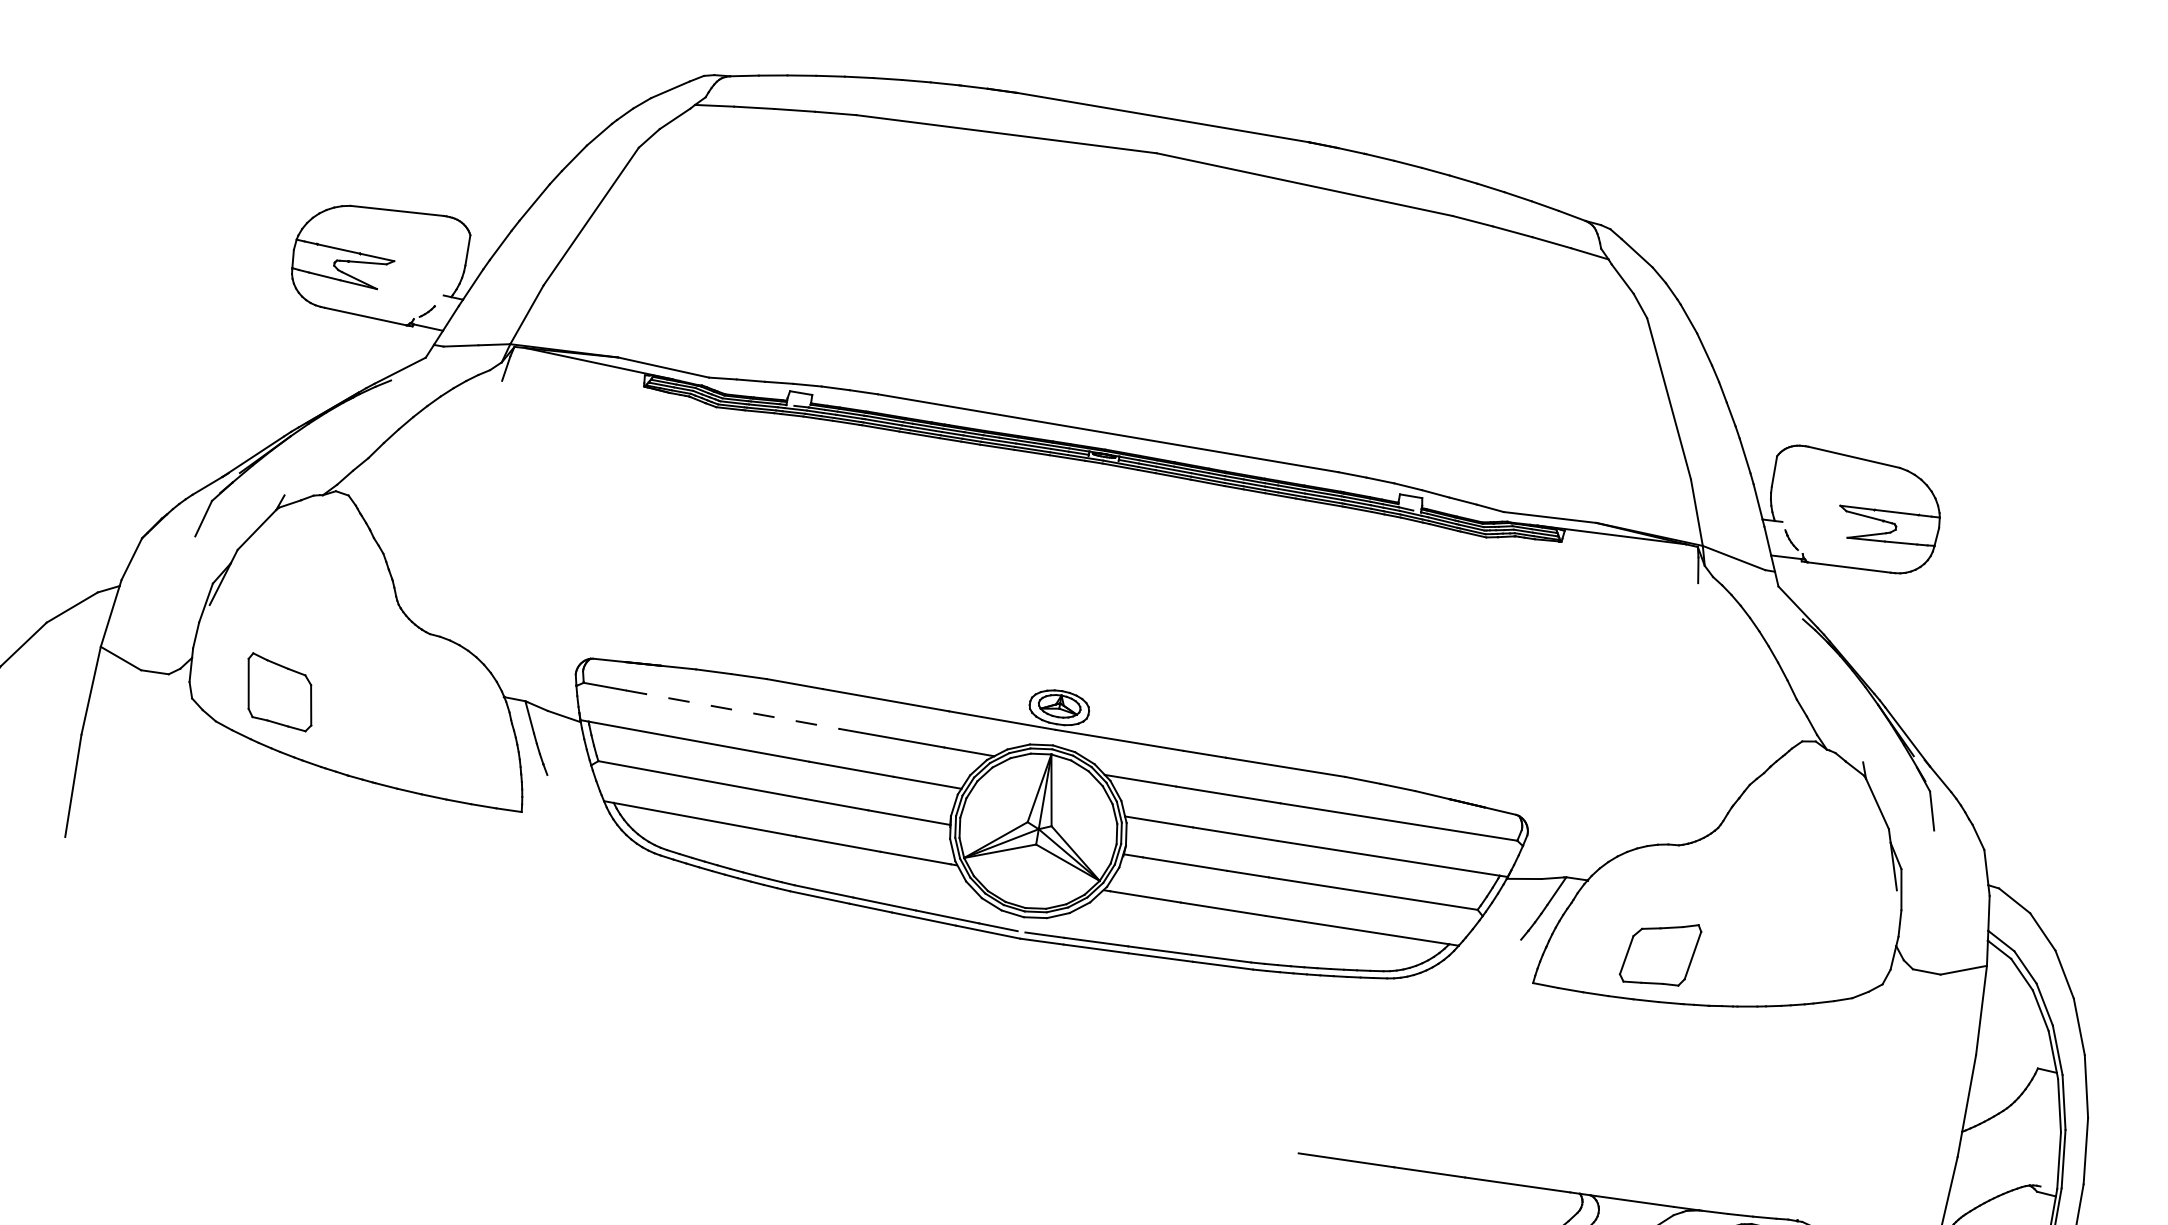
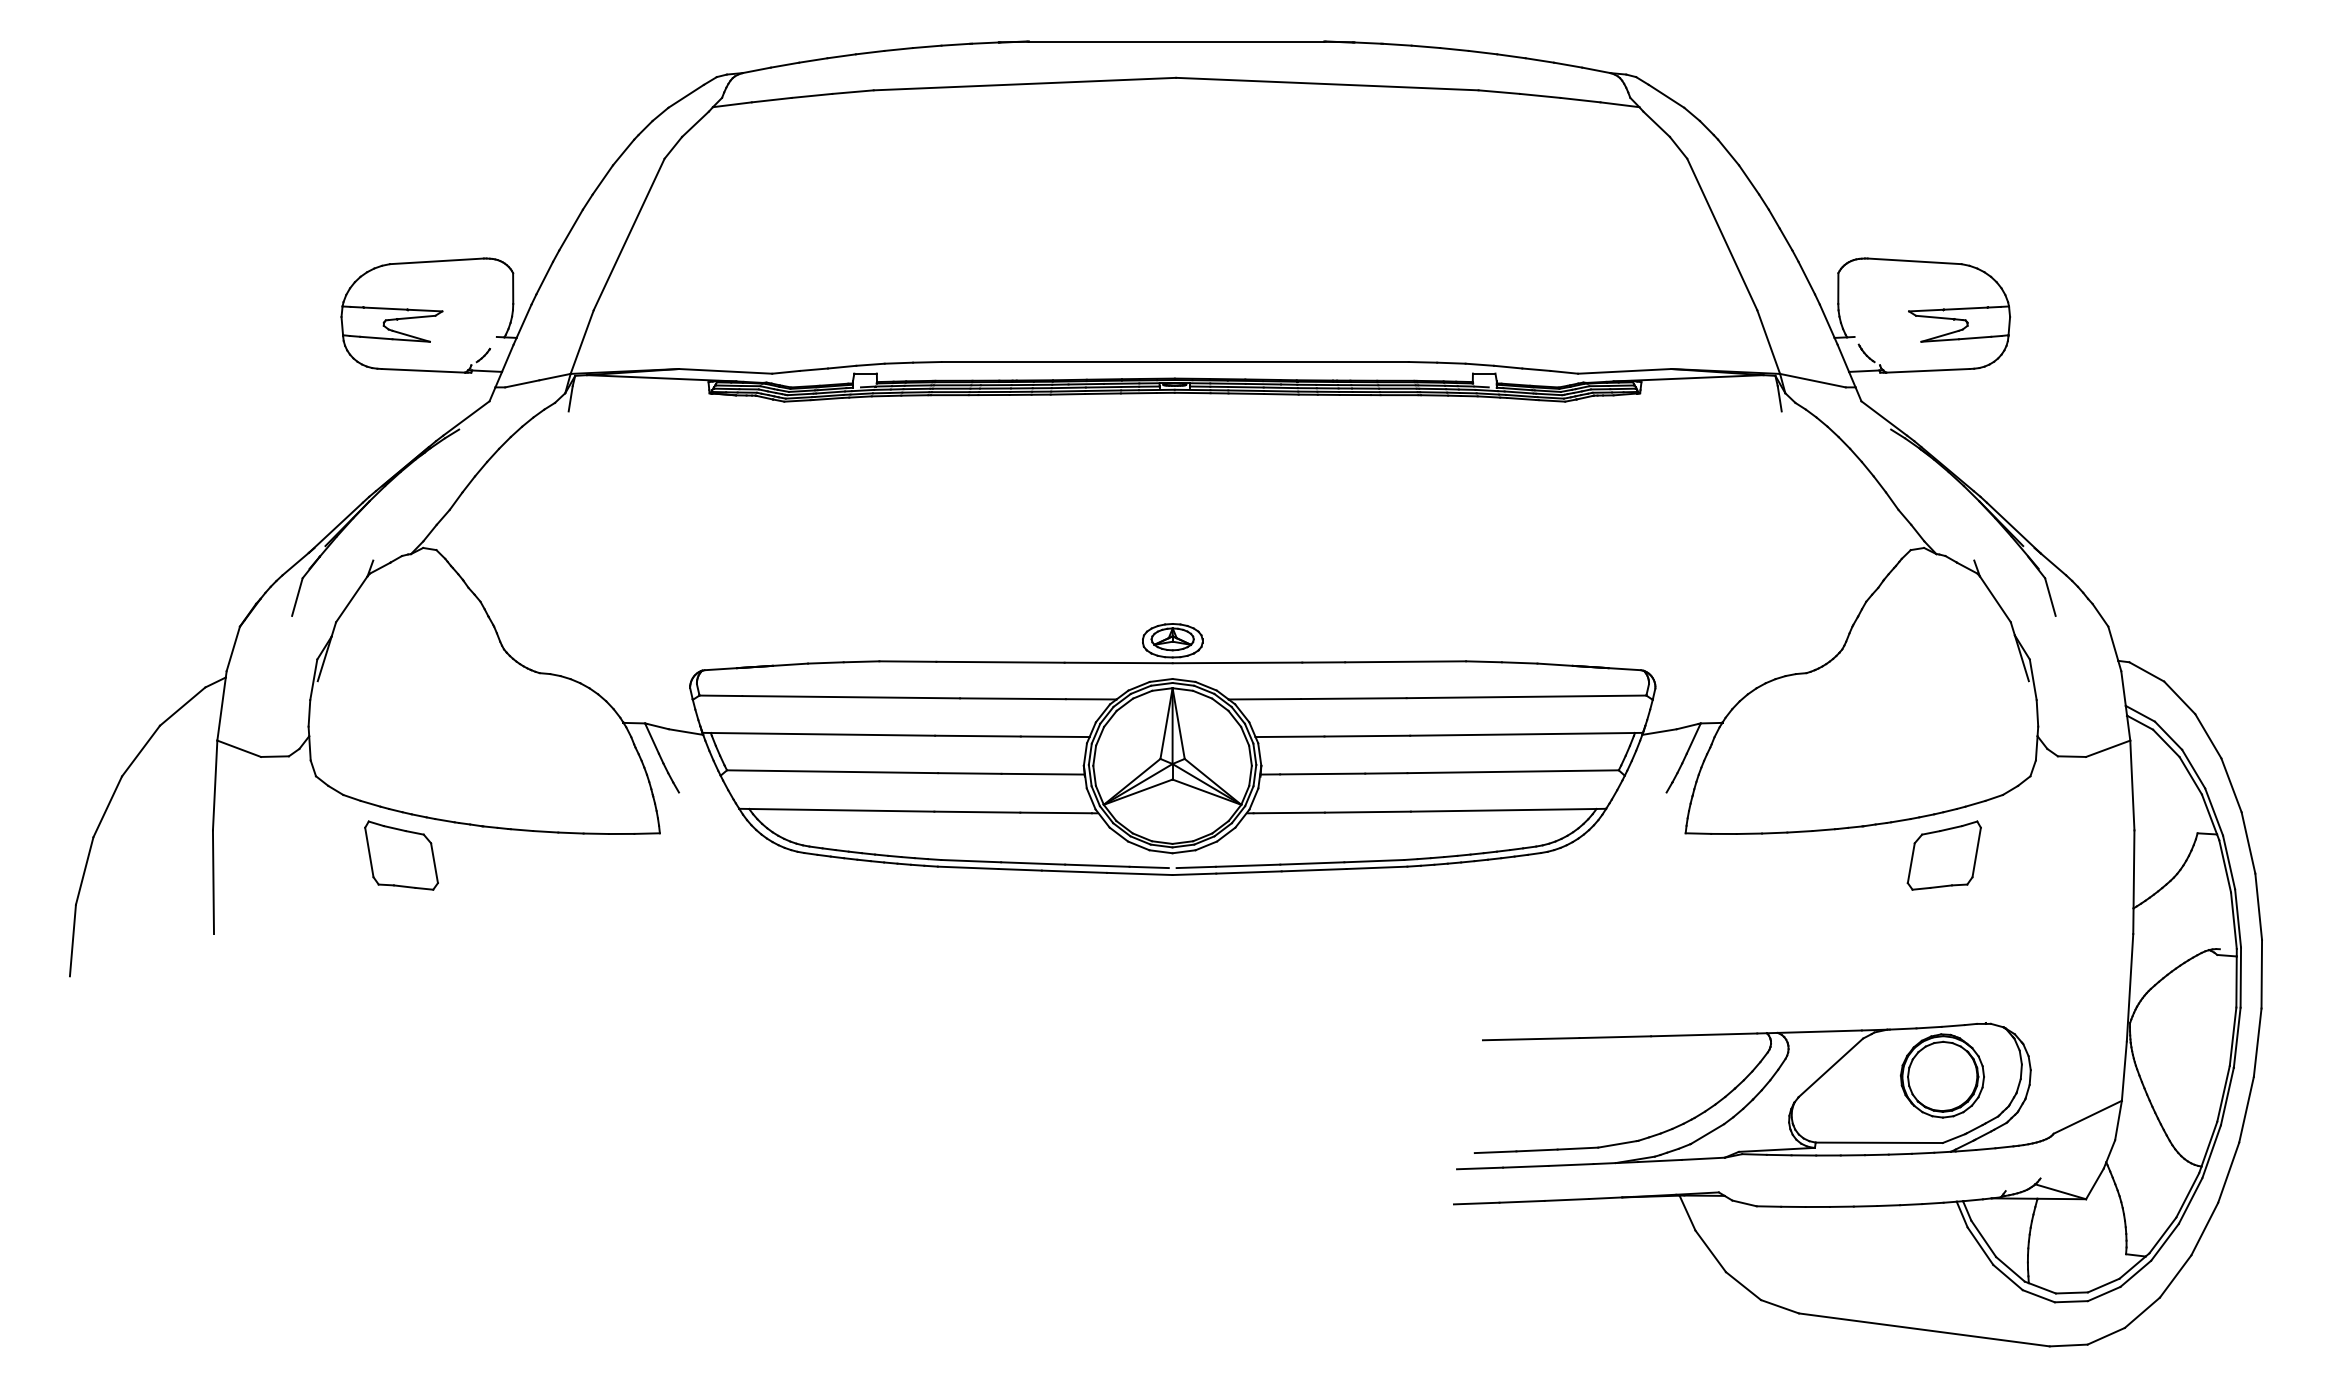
part: (279, 692) -> (401, 855), moved
line: (733, 710) -> (851, 697), dashed -> solid
part: (1659, 953) -> (1943, 855), moved

